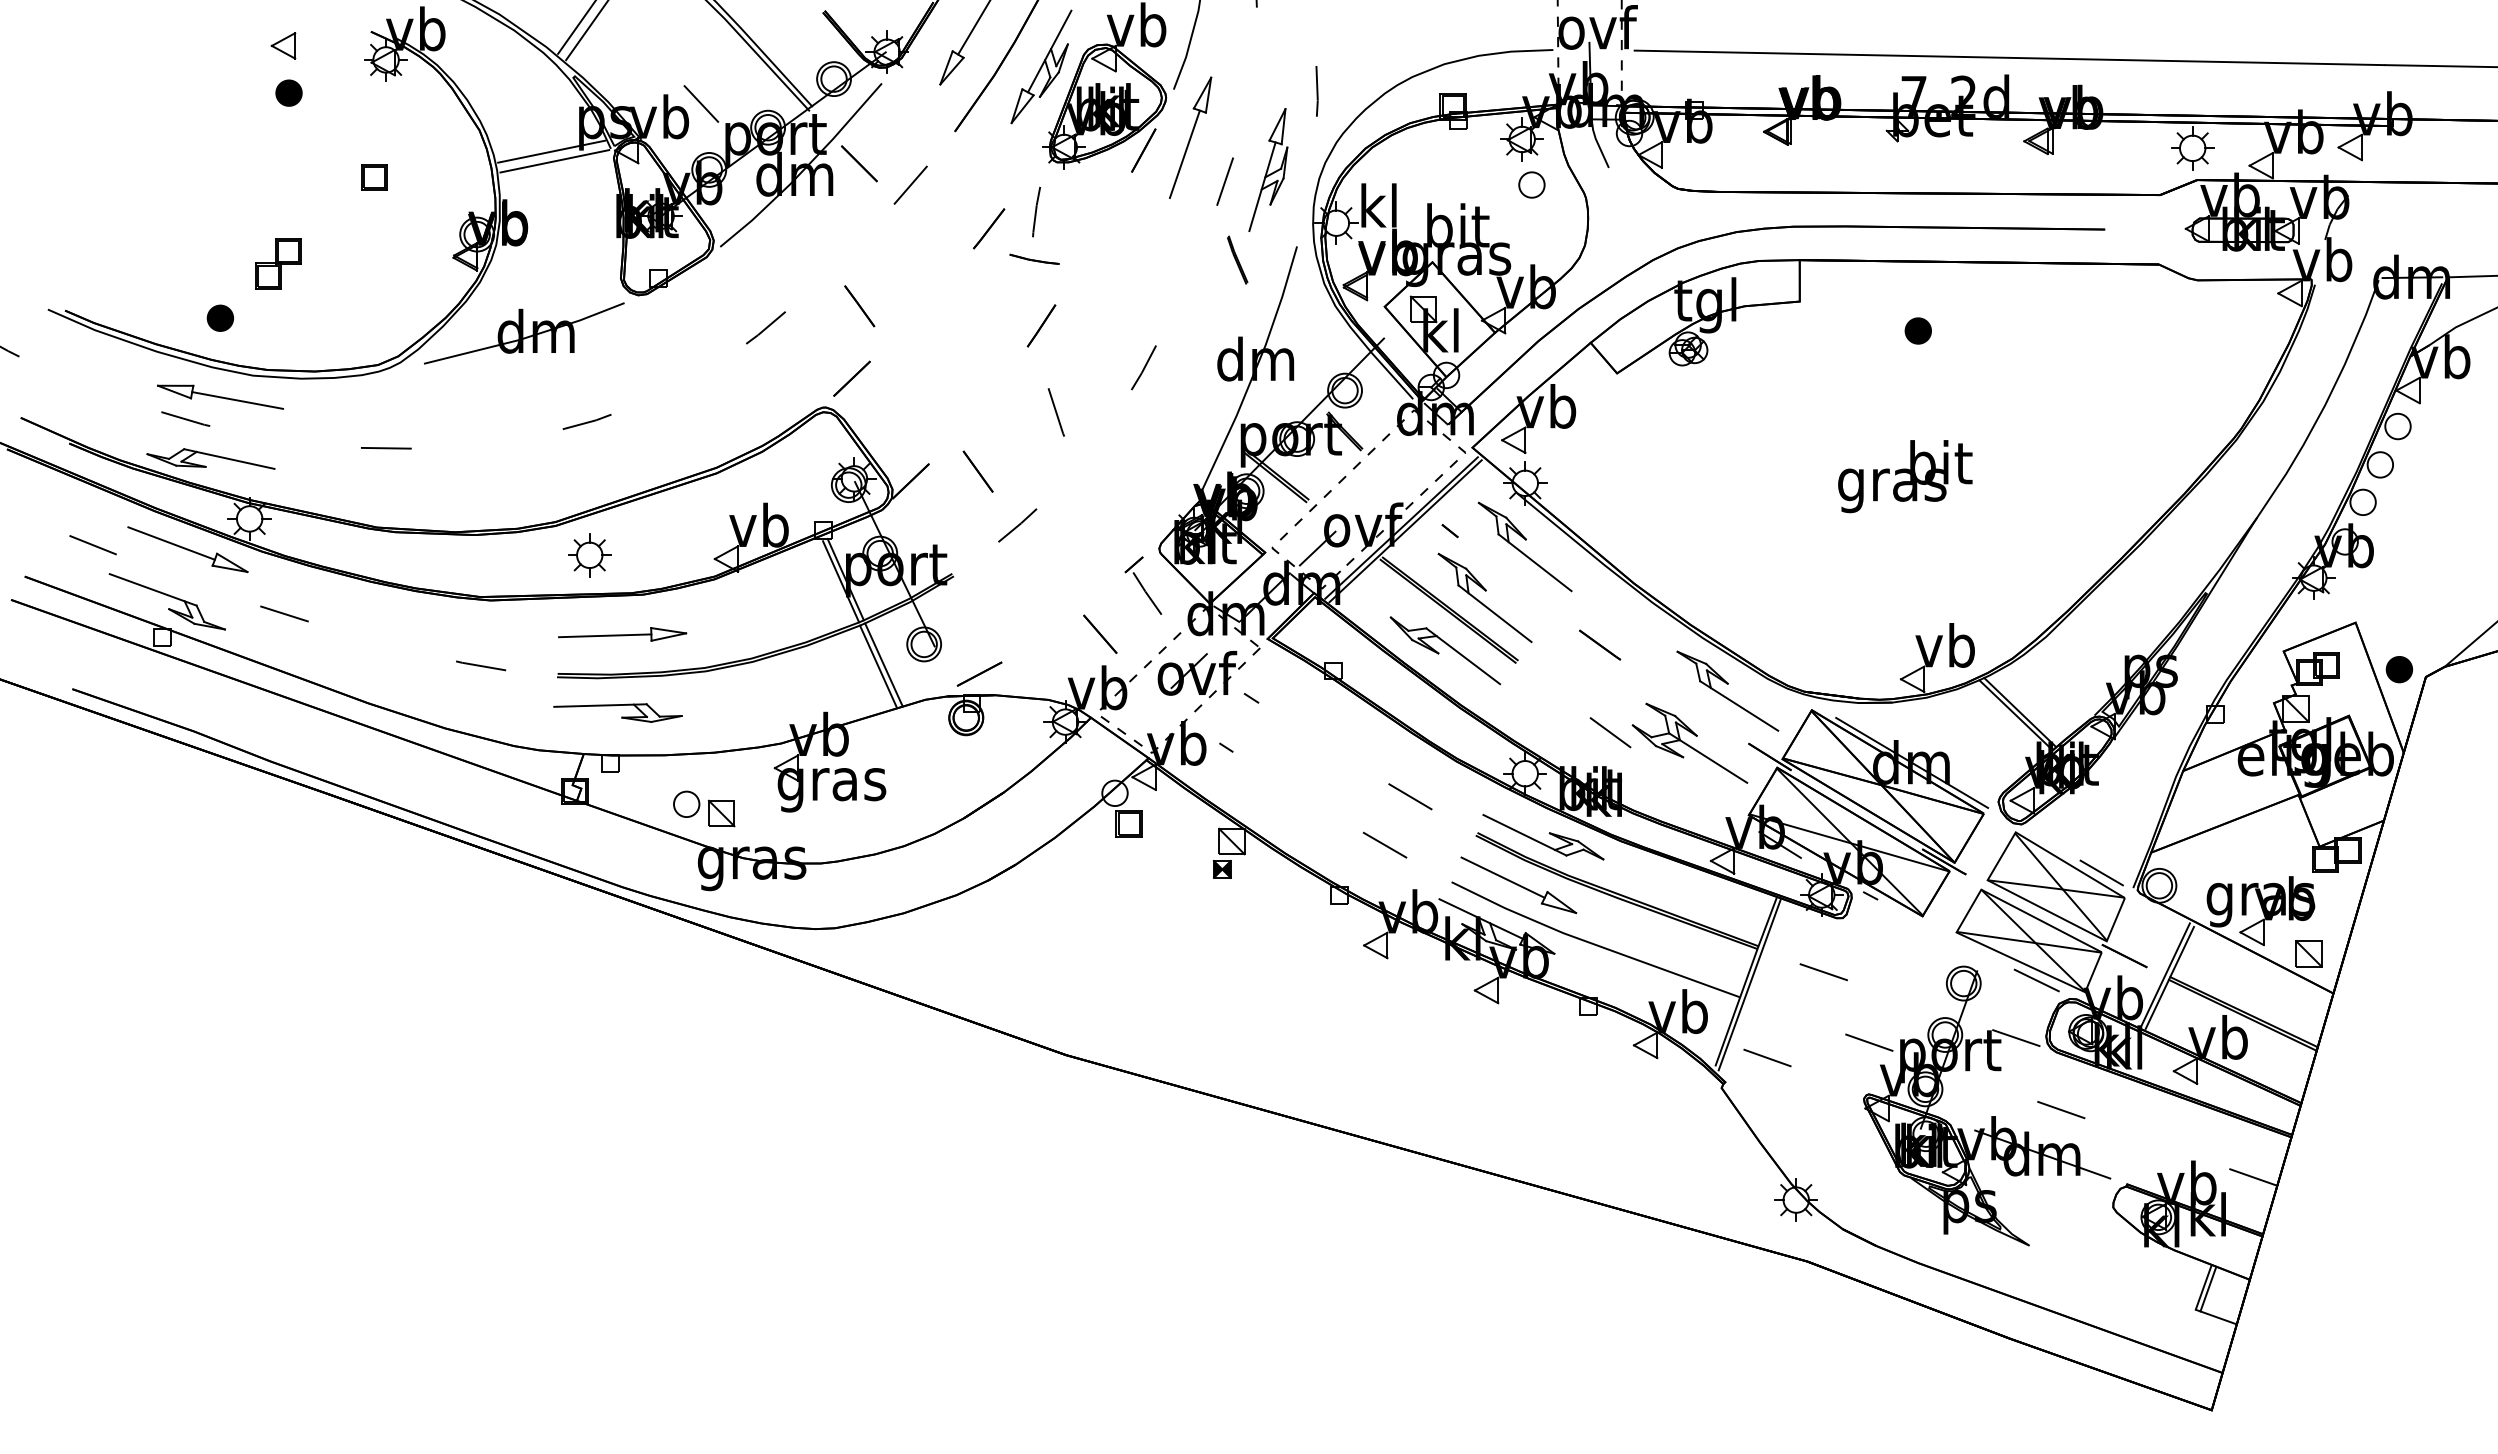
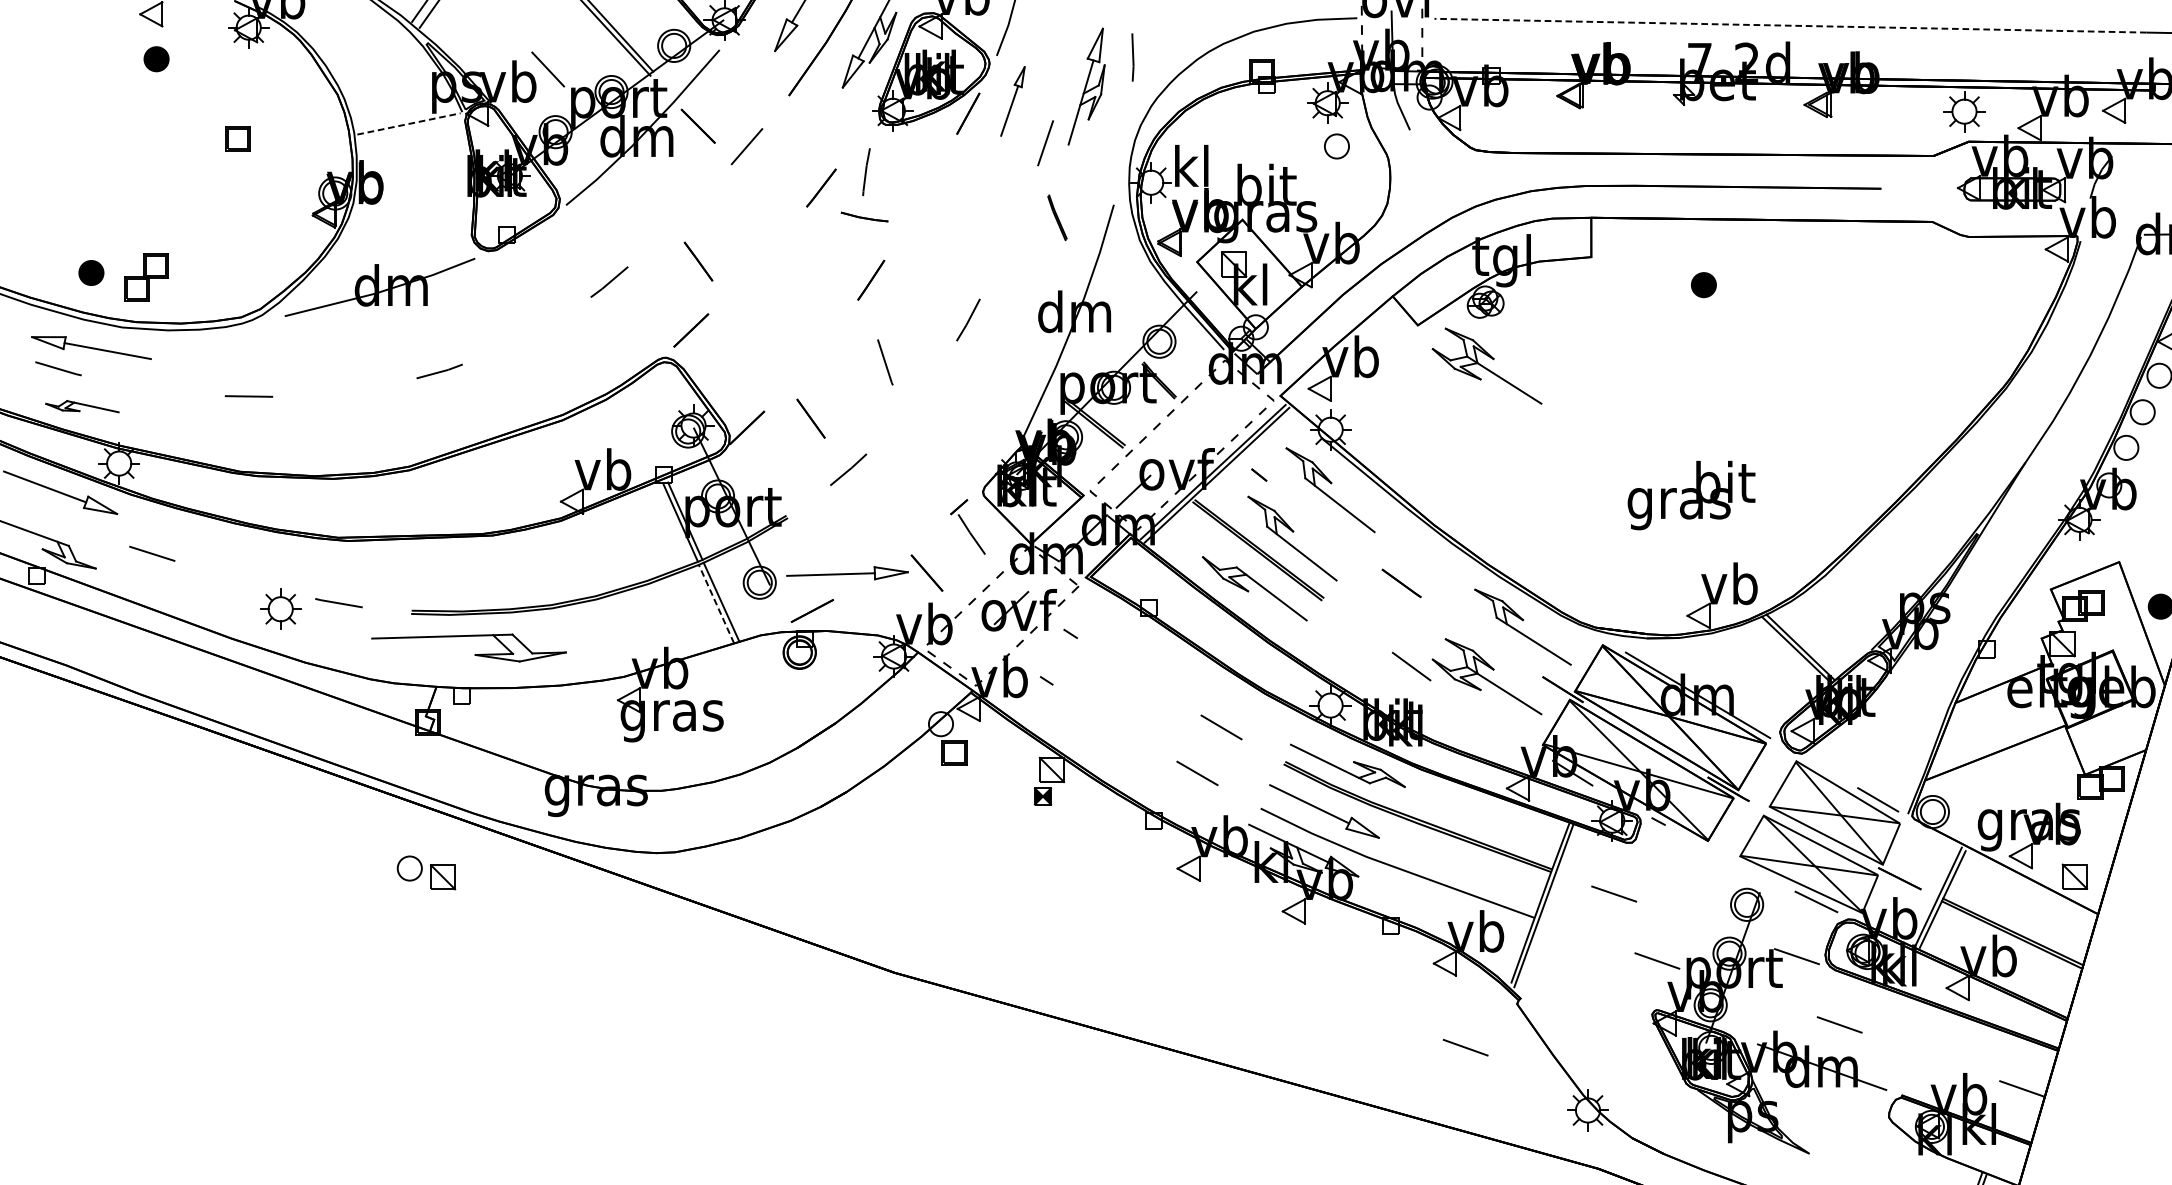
line: (2009, 57) -> (1790, 25), solid -> dashed
part: (1190, 137) -> (1012, 101), size x0.6
line: (551, 151) -> (405, 114), removed
line: (555, 161) -> (409, 124), solid -> dashed
part: (1268, 169) -> (1086, 86), moved
part: (278, 263) -> (146, 277), moved
part: (1689, 415) -> (1486, 365), added
part: (210, 458) -> (81, 406), size x0.6
text: (1905, 476) -> (1691, 495), moved
part: (589, 555) -> (280, 609), moved
part: (622, 634) -> (847, 573), moved
line: (878, 666) -> (716, 603), solid -> dashed
part: (617, 712) -> (468, 647), size x1.6
part: (704, 808) -> (426, 872), moved
line: (1767, 1057) -> (1465, 1047), moved

